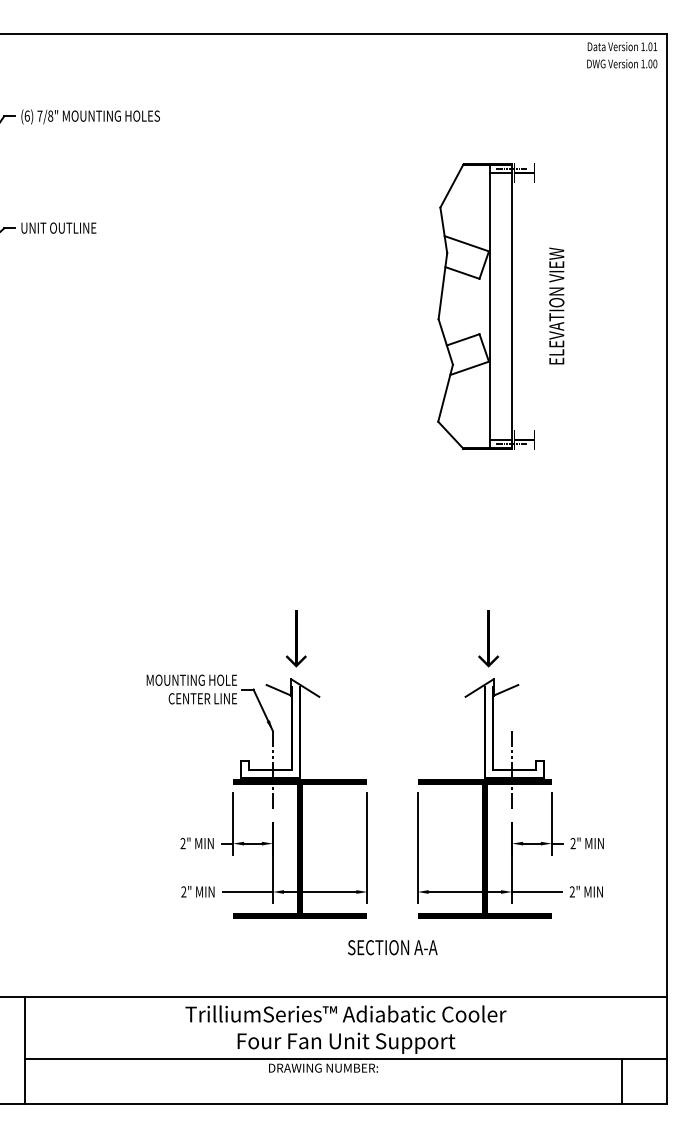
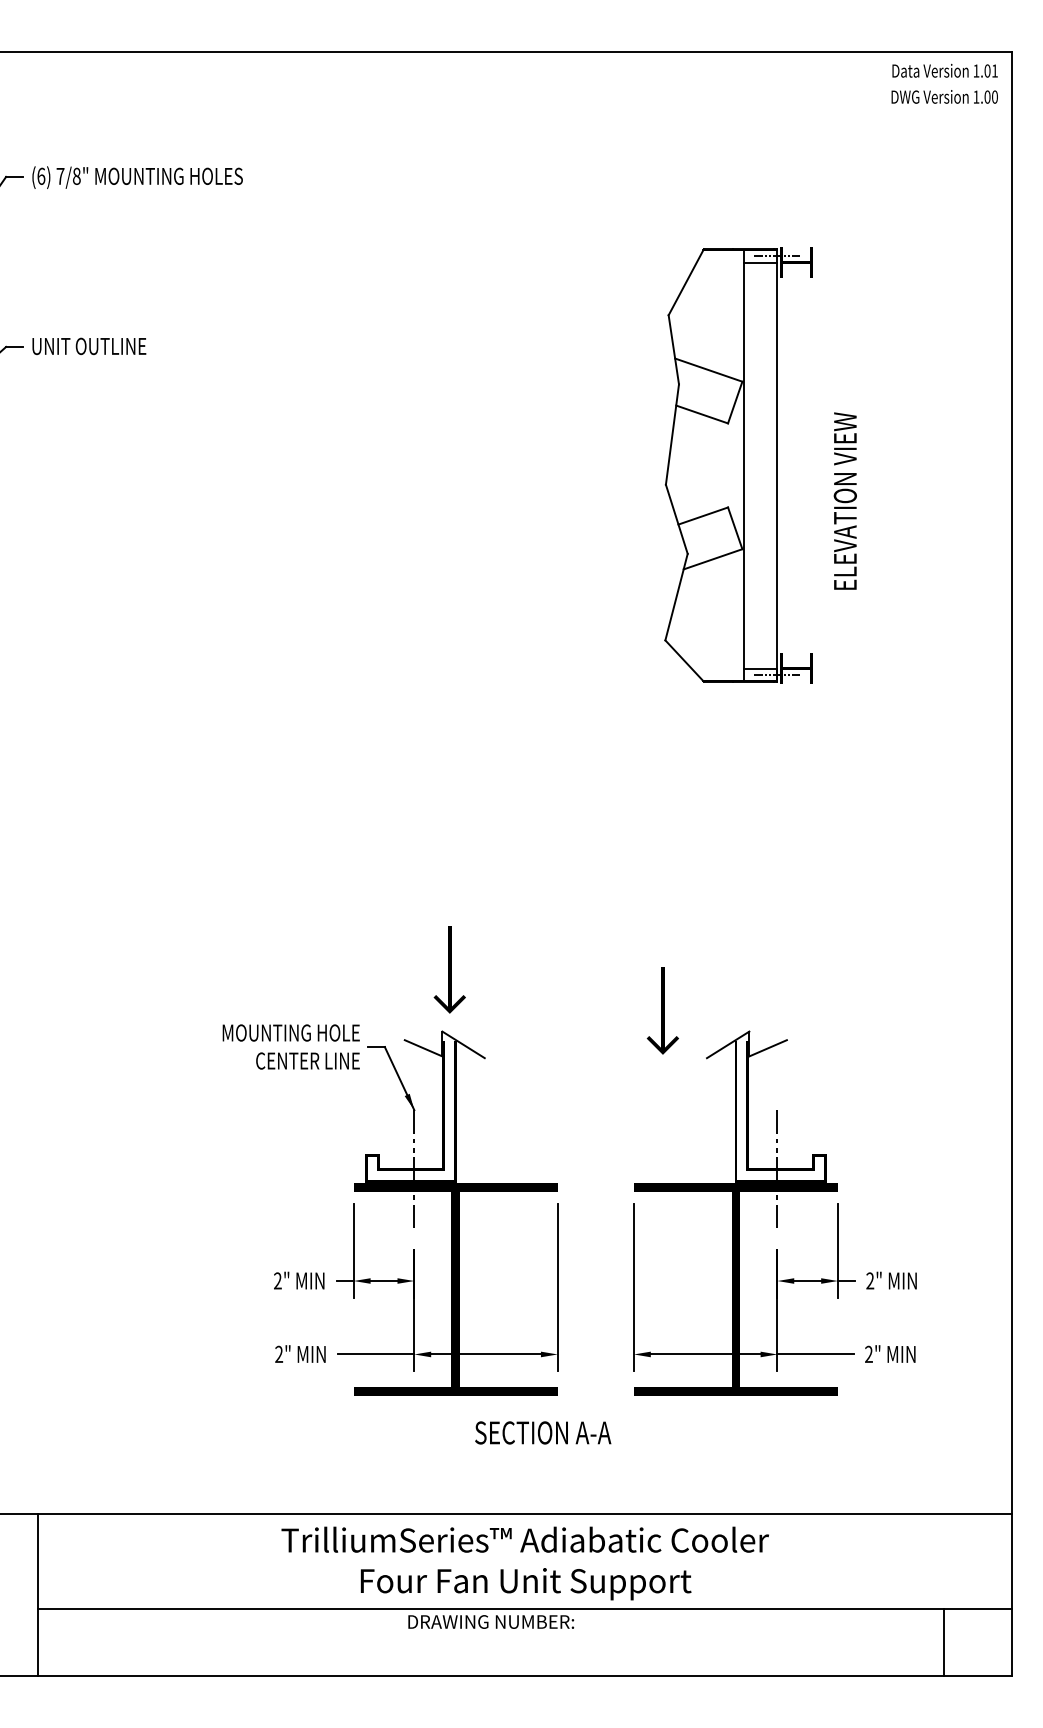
text: (556, 305) -> (844, 500), moved
part: (488, 638) -> (662, 1010), moved
text: (392, 947) -> (542, 1432), moved

